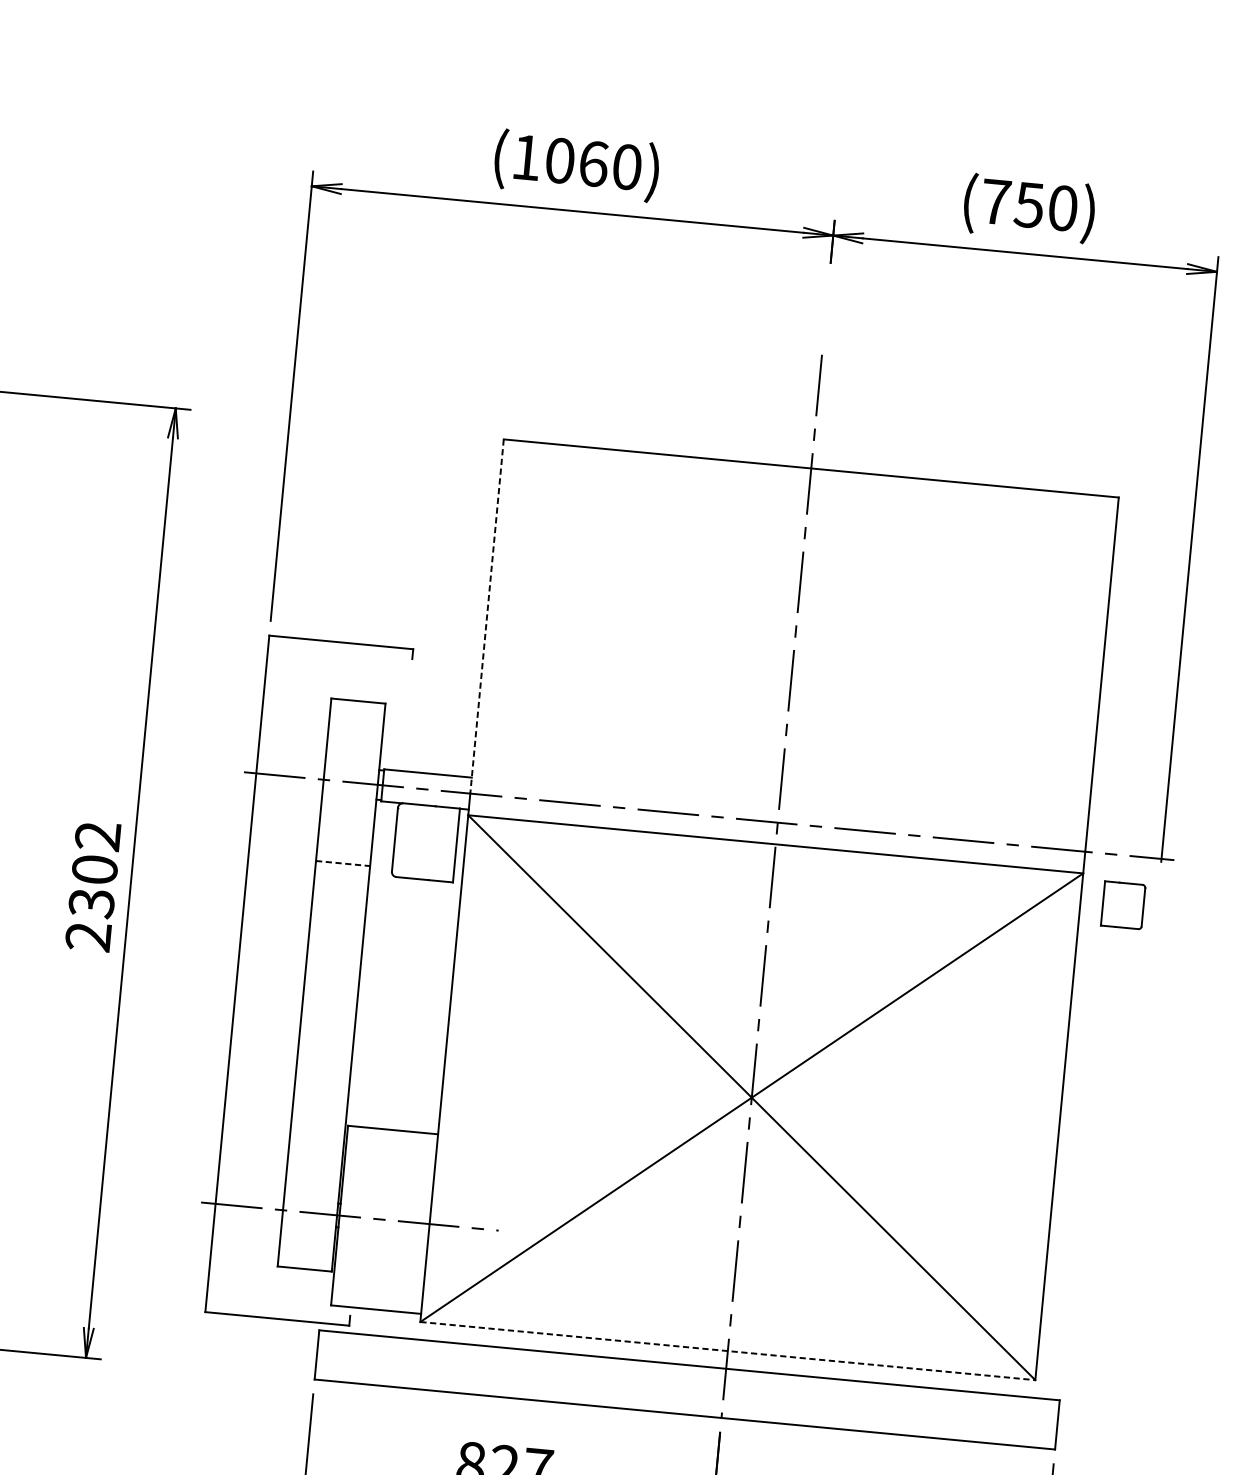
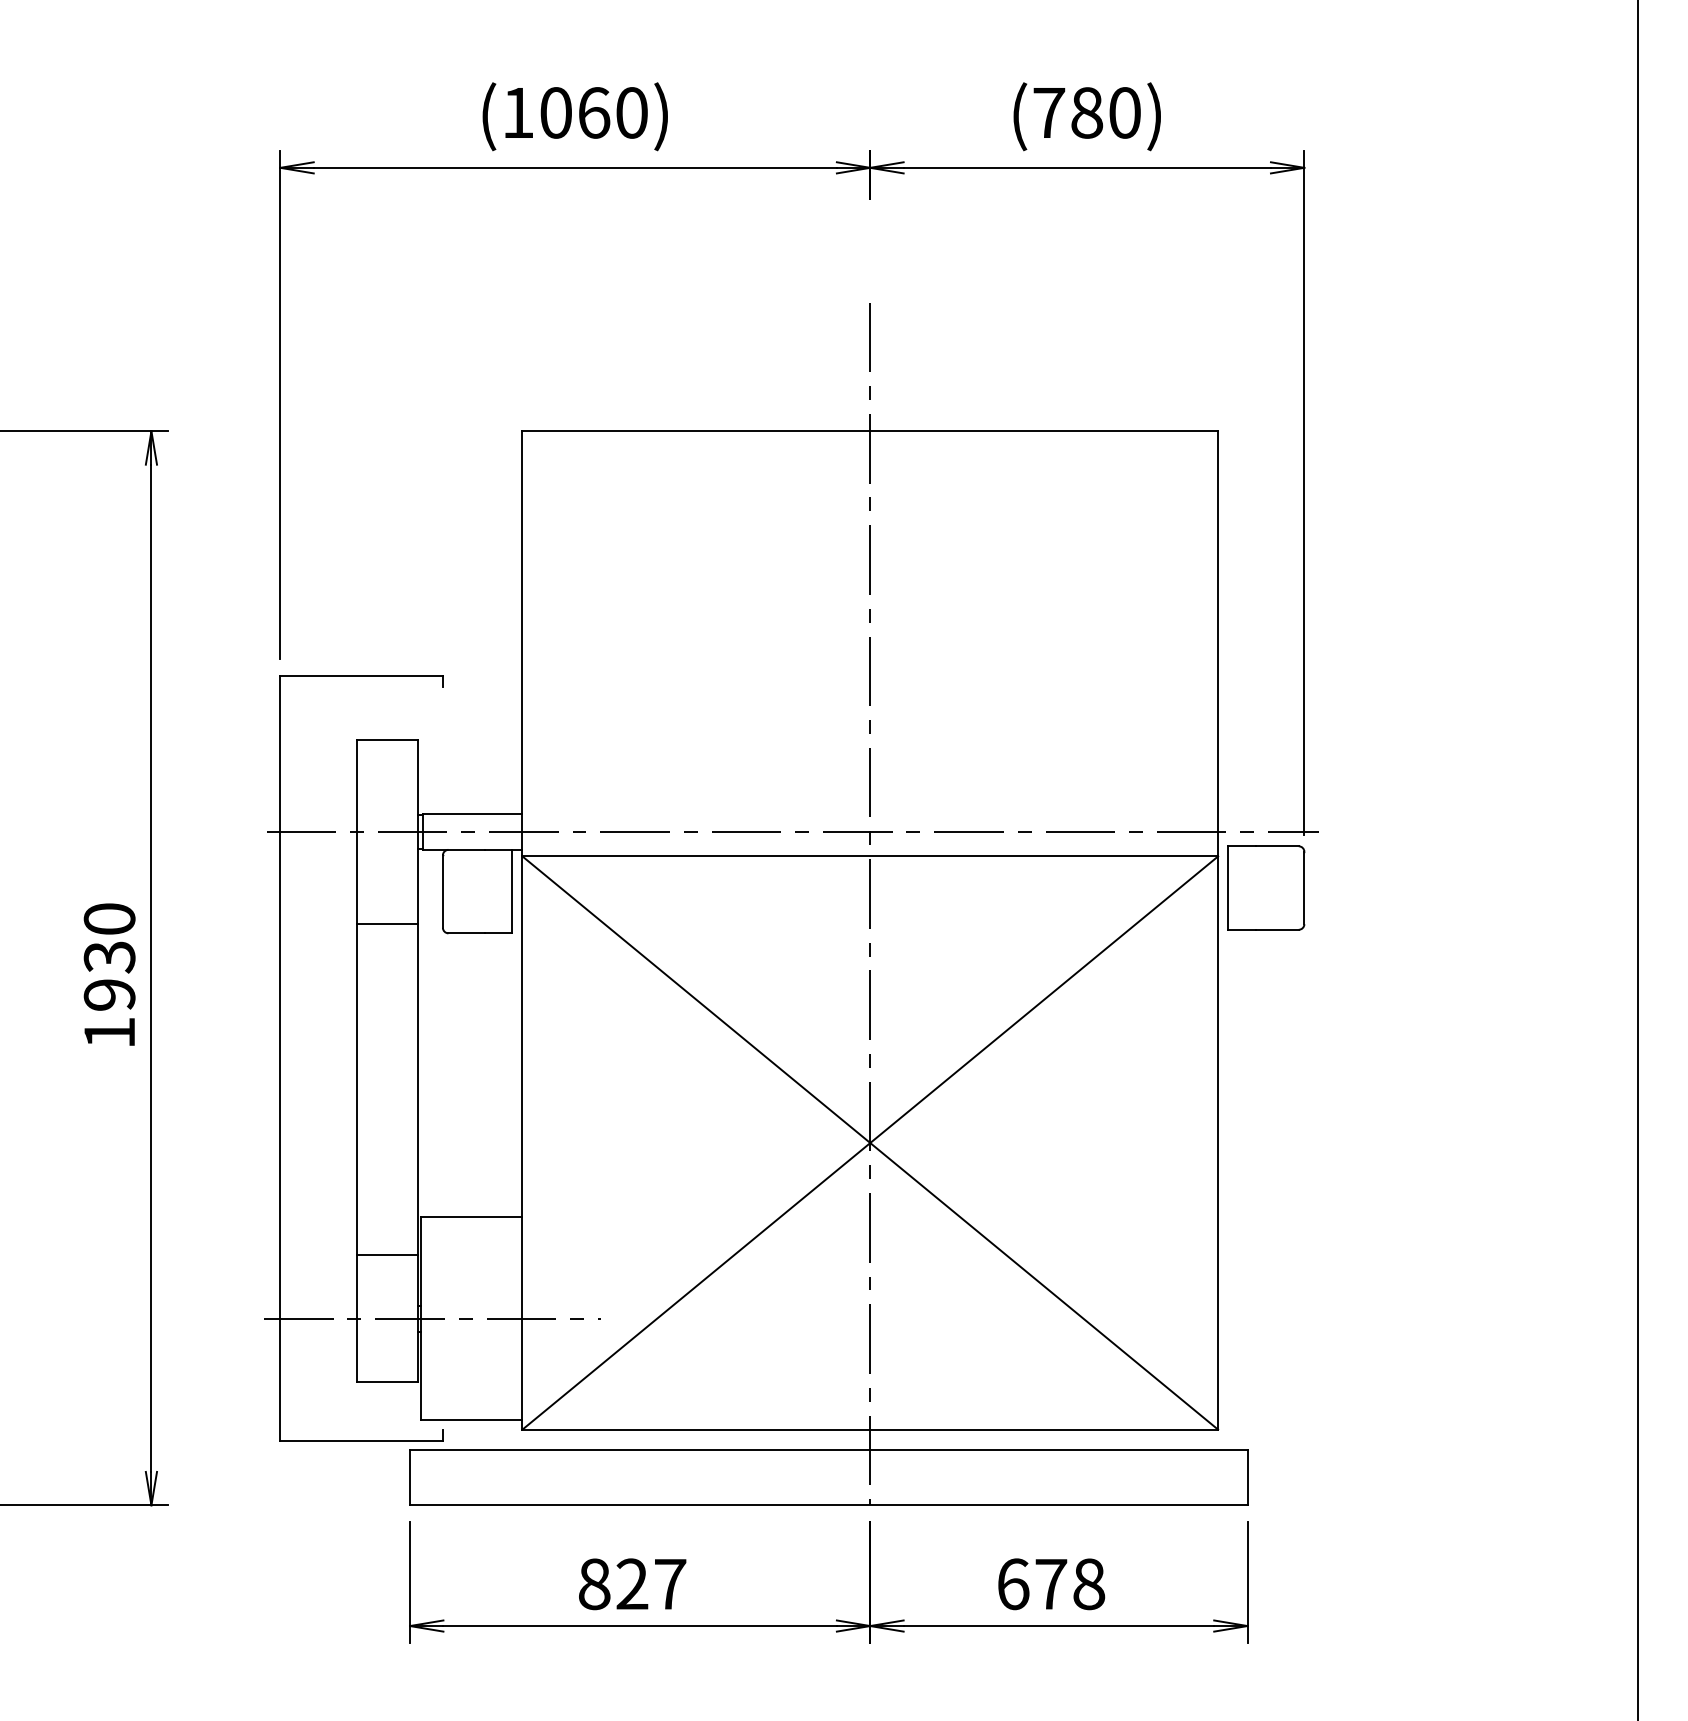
text: (1029, 204) -> (1086, 112), (750) -> (780)
line: (486, 617) -> (522, 632), dashed -> solid
line: (343, 863) -> (387, 923), dashed -> solid
text: (93, 886) -> (109, 975), 2302 -> 1930
part: (1123, 904) -> (1266, 887), size x1.67
line: (314, 1156) -> (386, 1255), added
line: (728, 1350) -> (870, 1429), dashed -> solid

